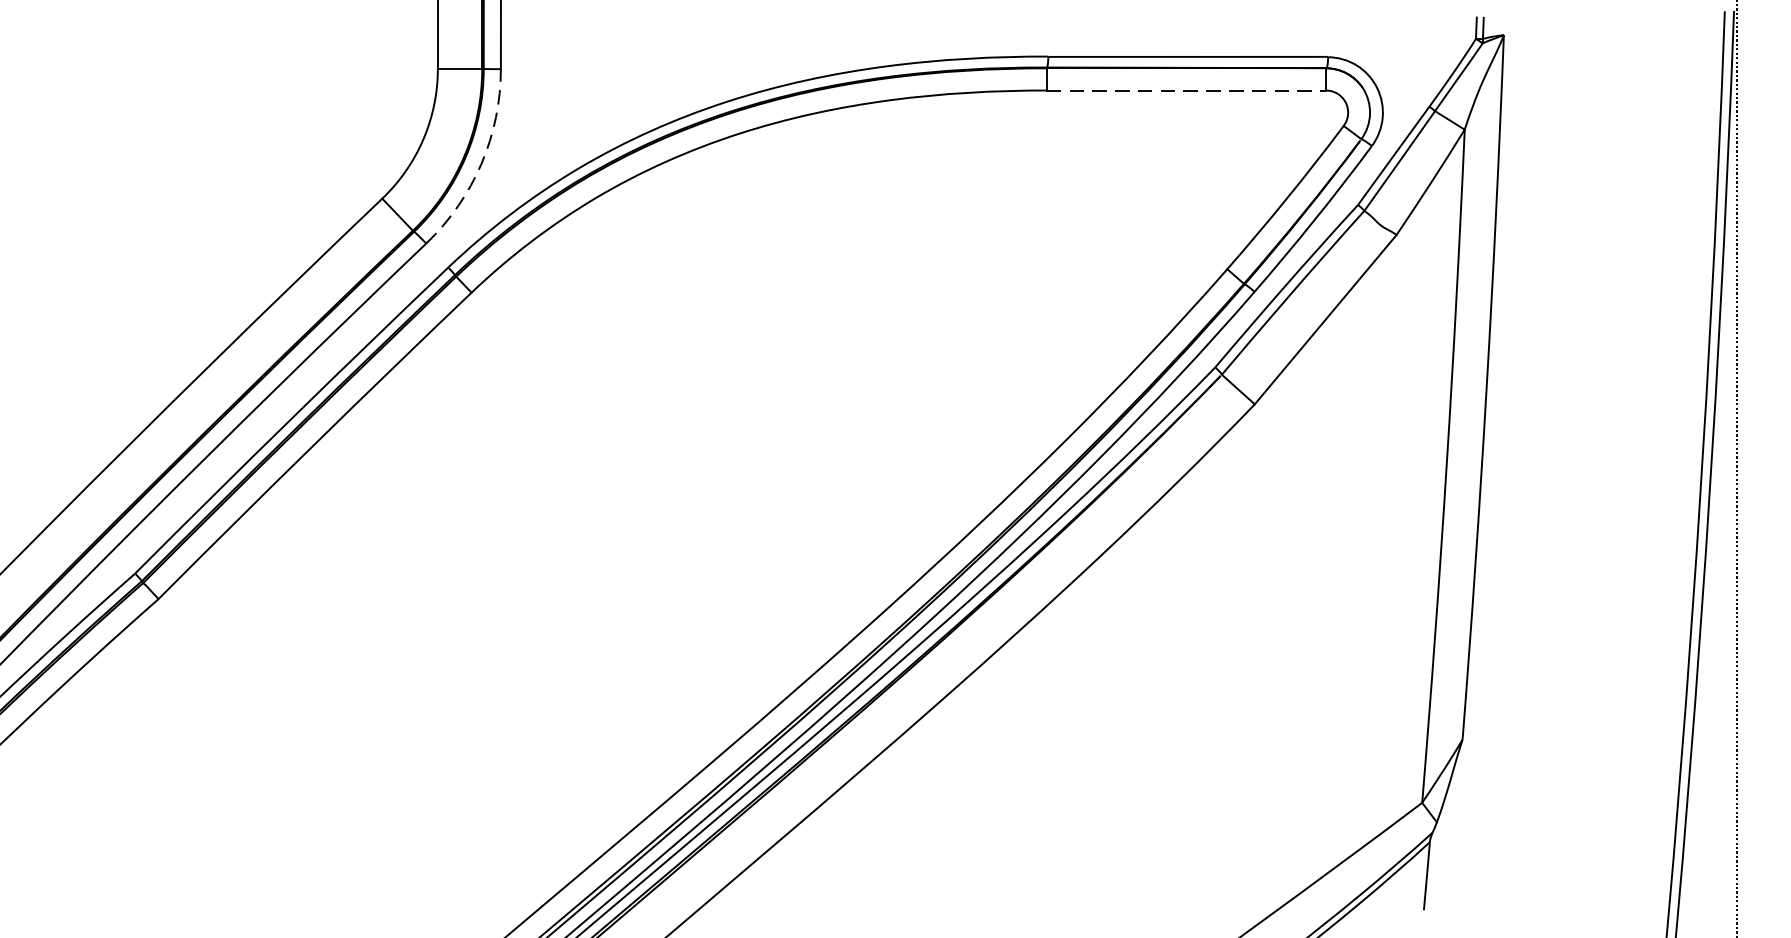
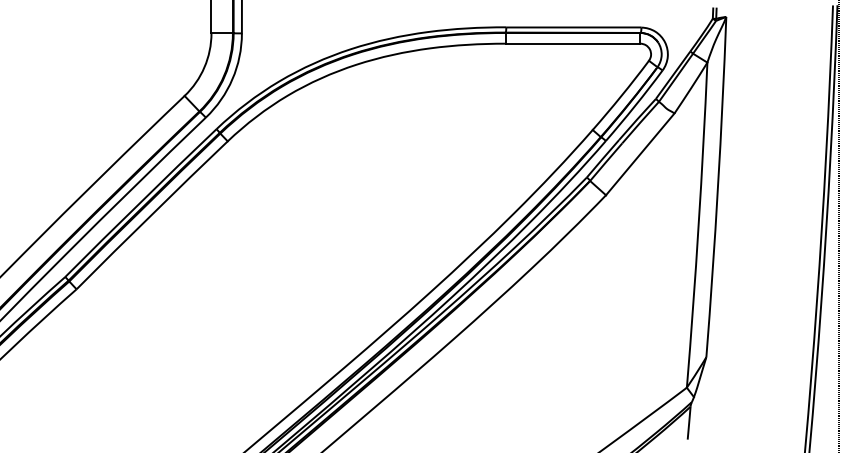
line: (1187, 90) -> (573, 43), dashed -> solid
arc: (481, 164) -> (232, 79), dashed -> solid

